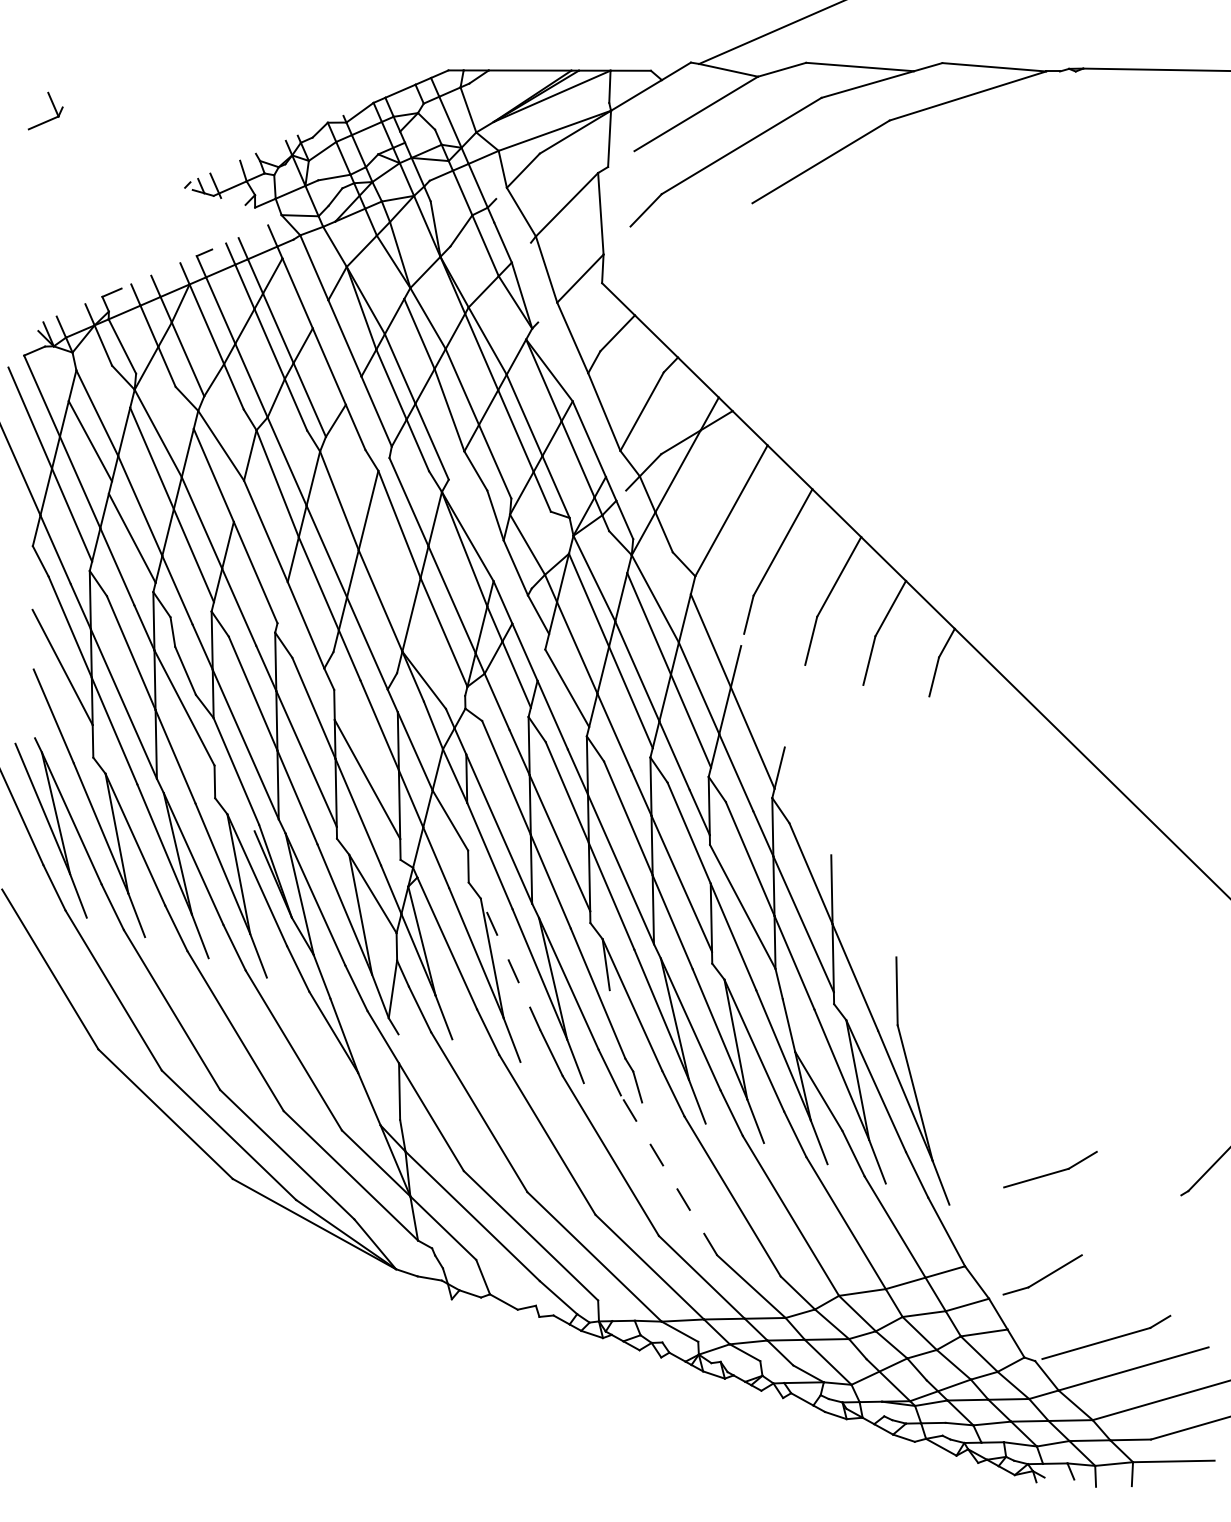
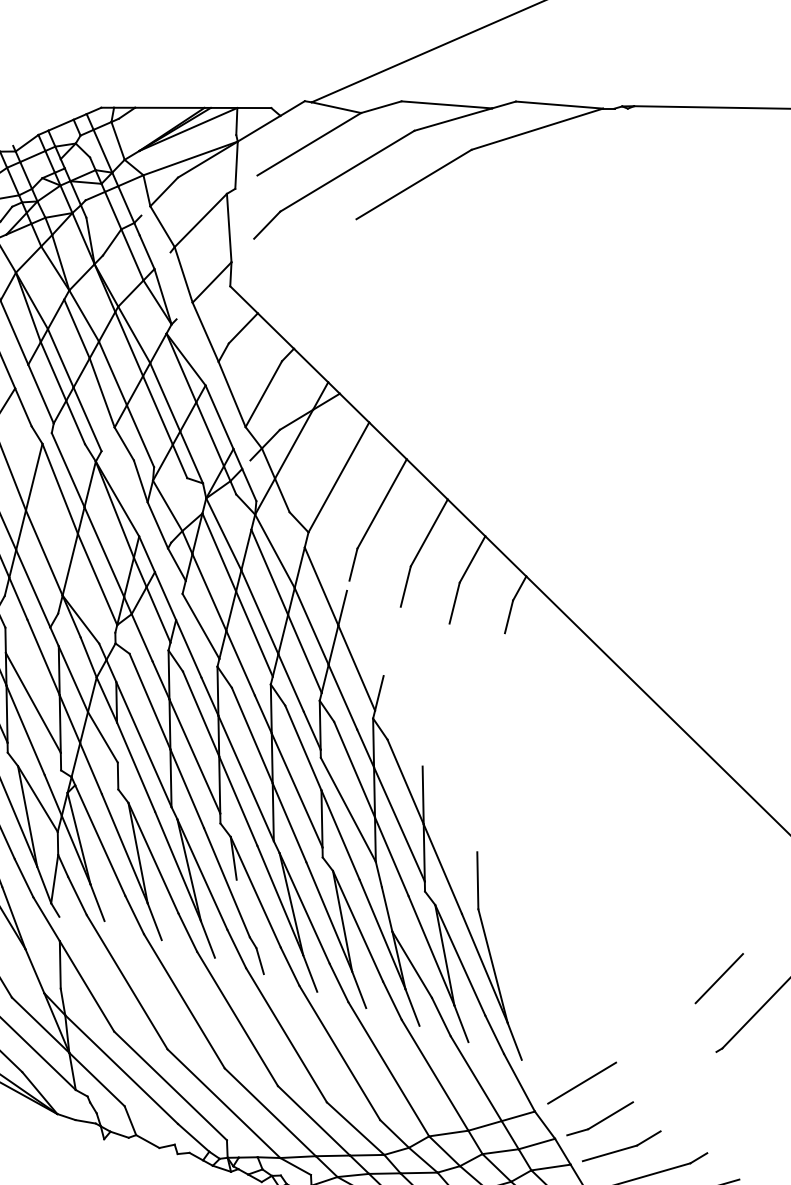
line: (510, 964) -> (153, 858), dashed -> solid
line: (1184, 1107) -> (719, 978), added
part: (1050, 1169) -> (621, 1146), moved
line: (668, 1174) -> (286, 1034), dashed -> solid
line: (1020, 1232) -> (581, 1083), added

